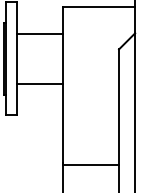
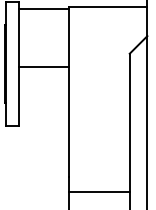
line: (40, 33) -> (44, 9), moved
line: (40, 83) -> (44, 66), moved
line: (91, 165) -> (99, 192), moved

